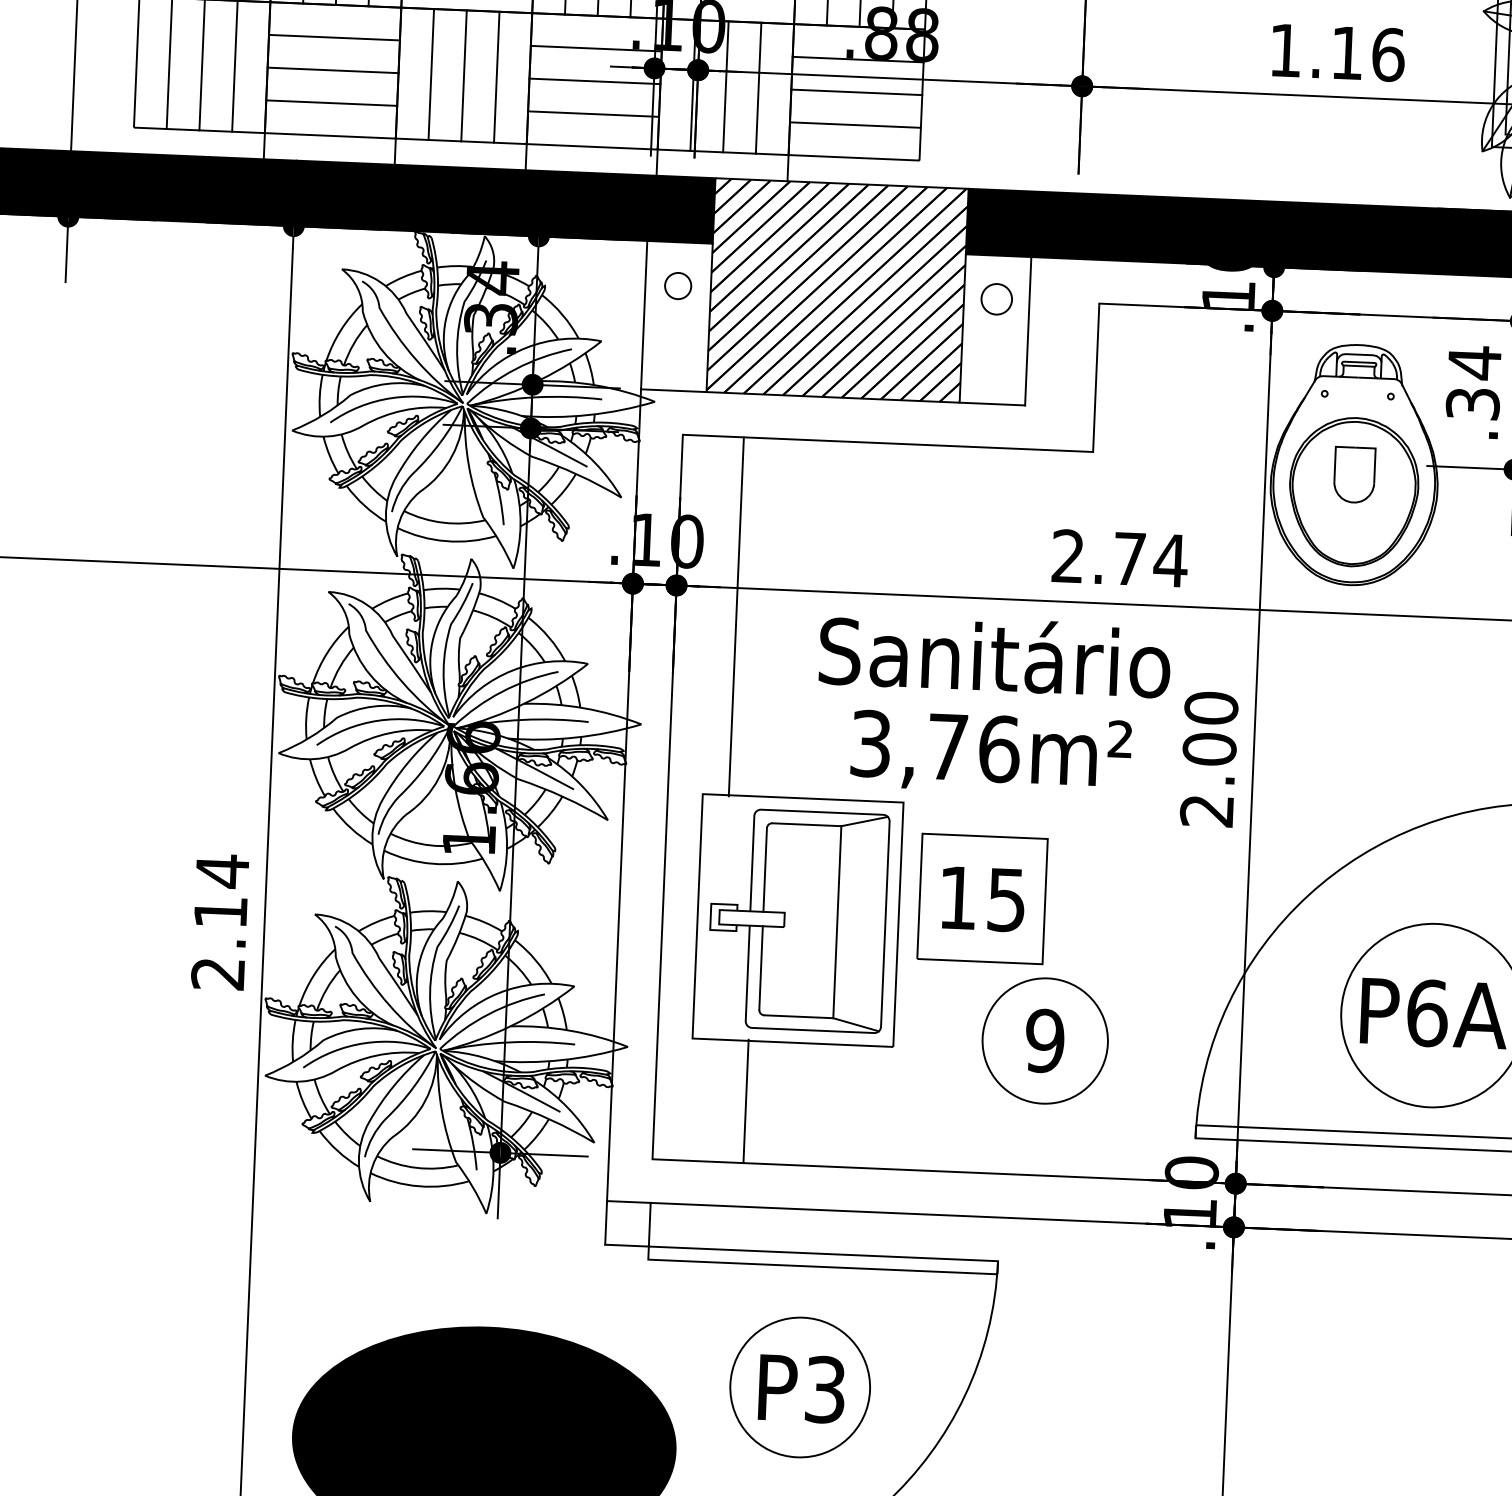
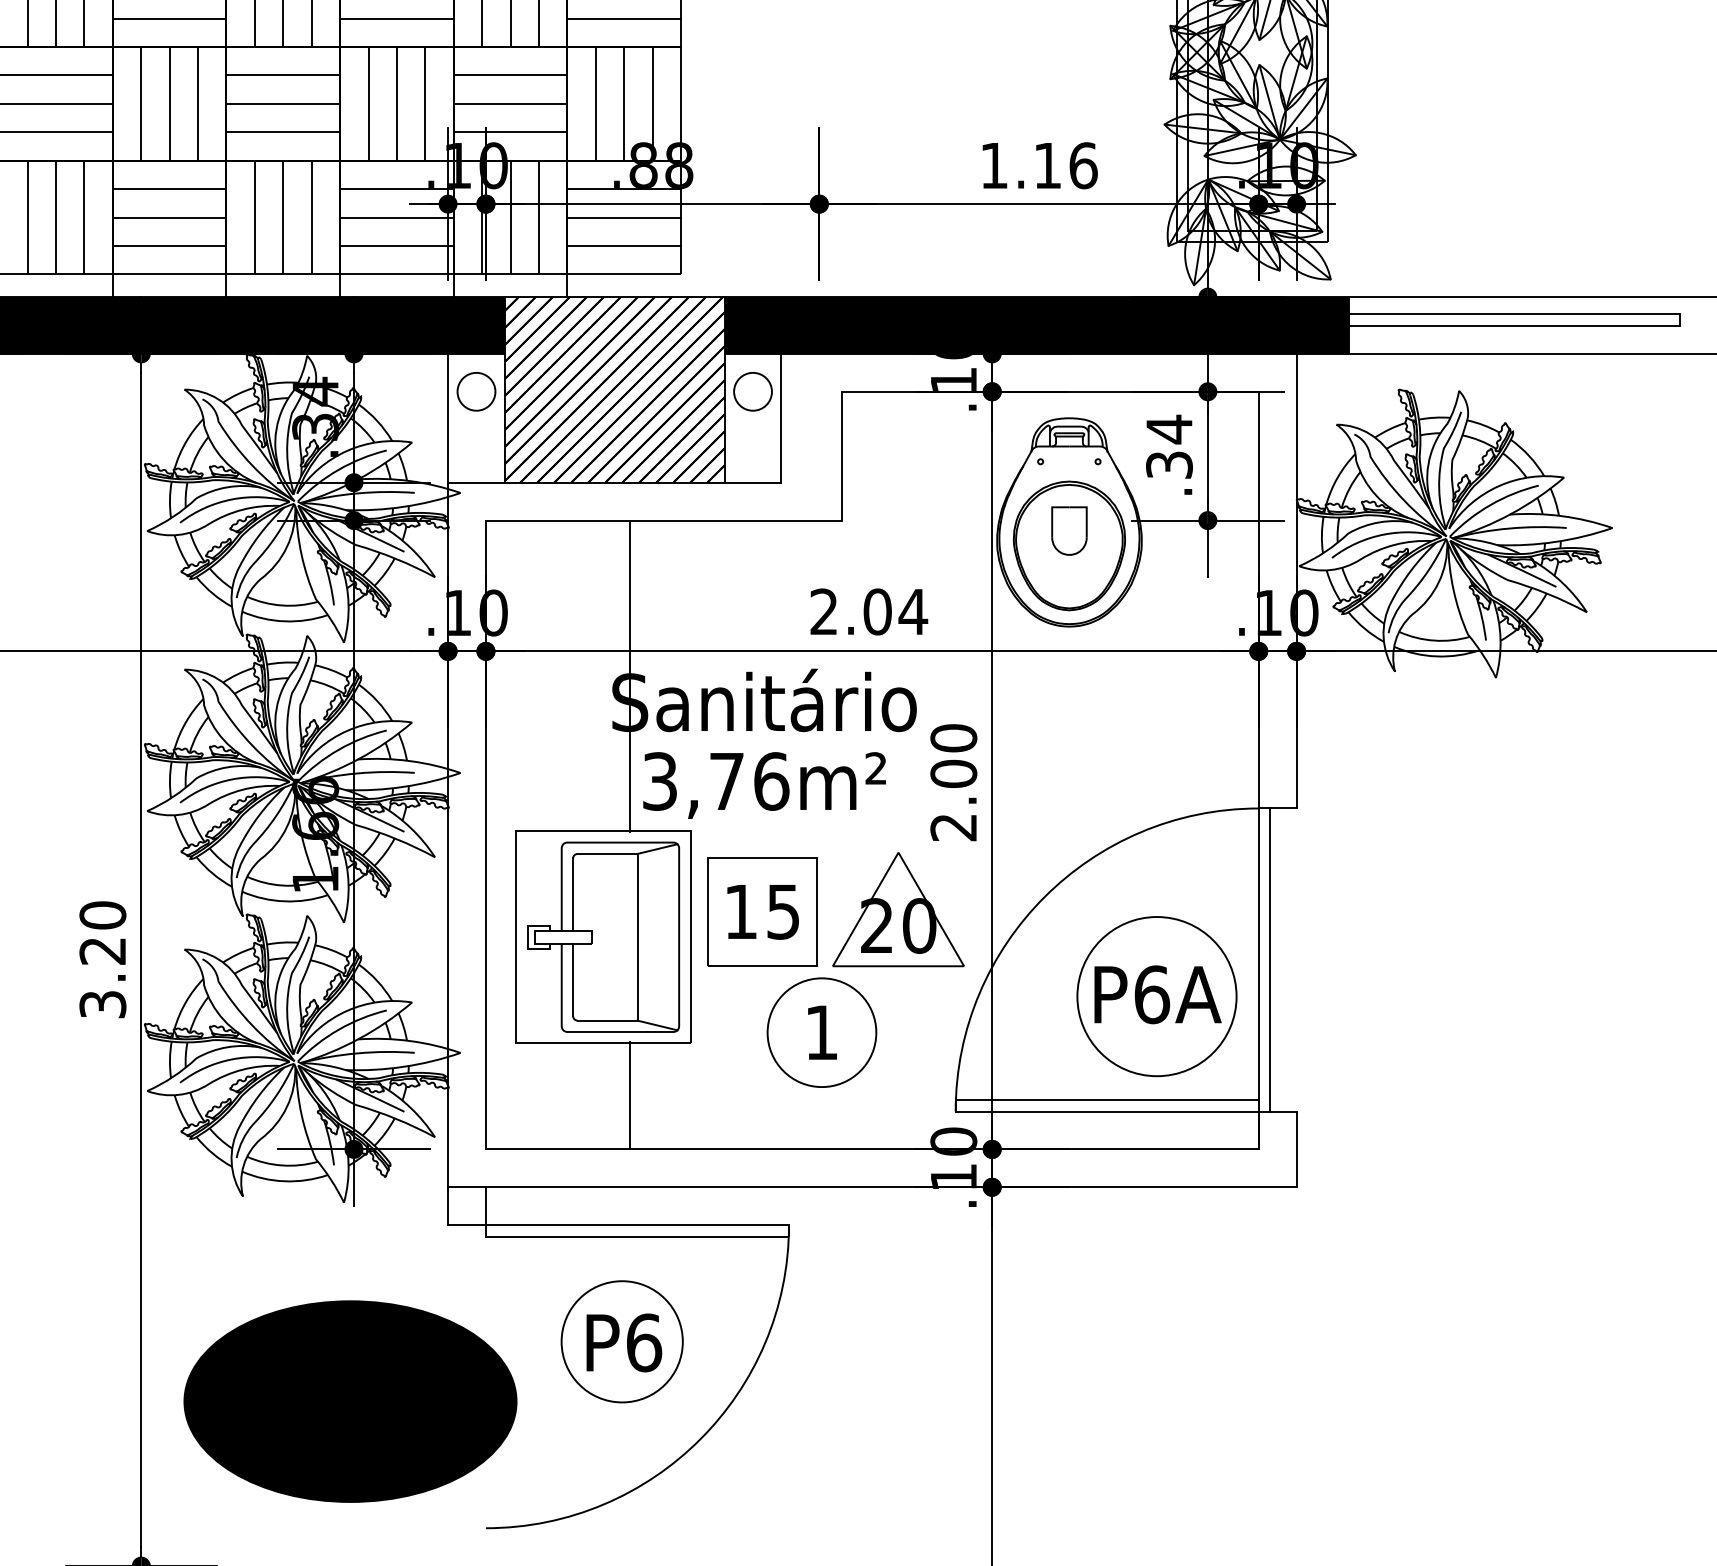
circle: (678, 285) -> (476, 391), size x1.67
circle: (996, 298) -> (752, 391), size x1.43
text: (1129, 558) -> (877, 611), 2.74 -> 2.04
line: (735, 616) -> (629, 676), moved
part: (1139, 902) -> (898, 909), added
text: (219, 921) -> (102, 959), 2.14 -> 3.20
text: (1044, 1040) -> (821, 1032), 9 -> 1
line: (745, 1100) -> (629, 1095), moved
text: (825, 1389) -> (644, 1342), P3 -> P6

